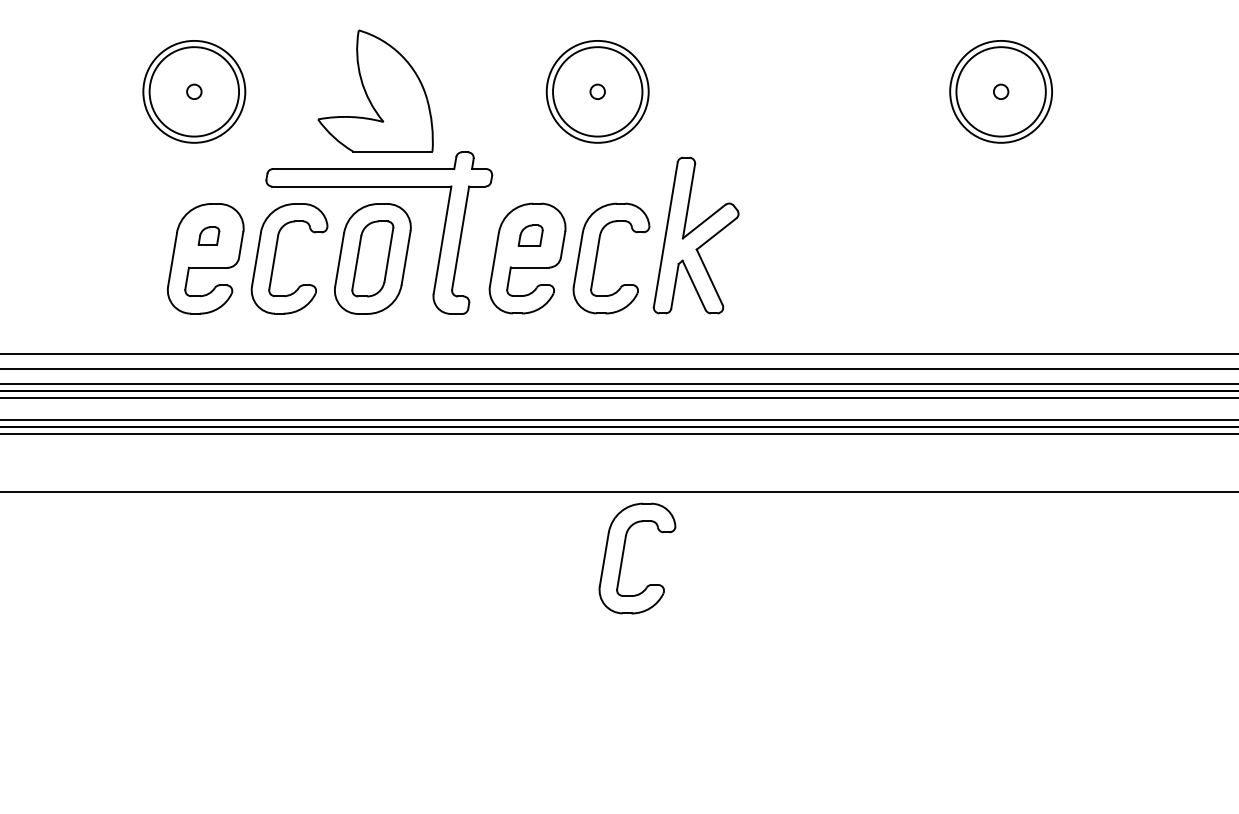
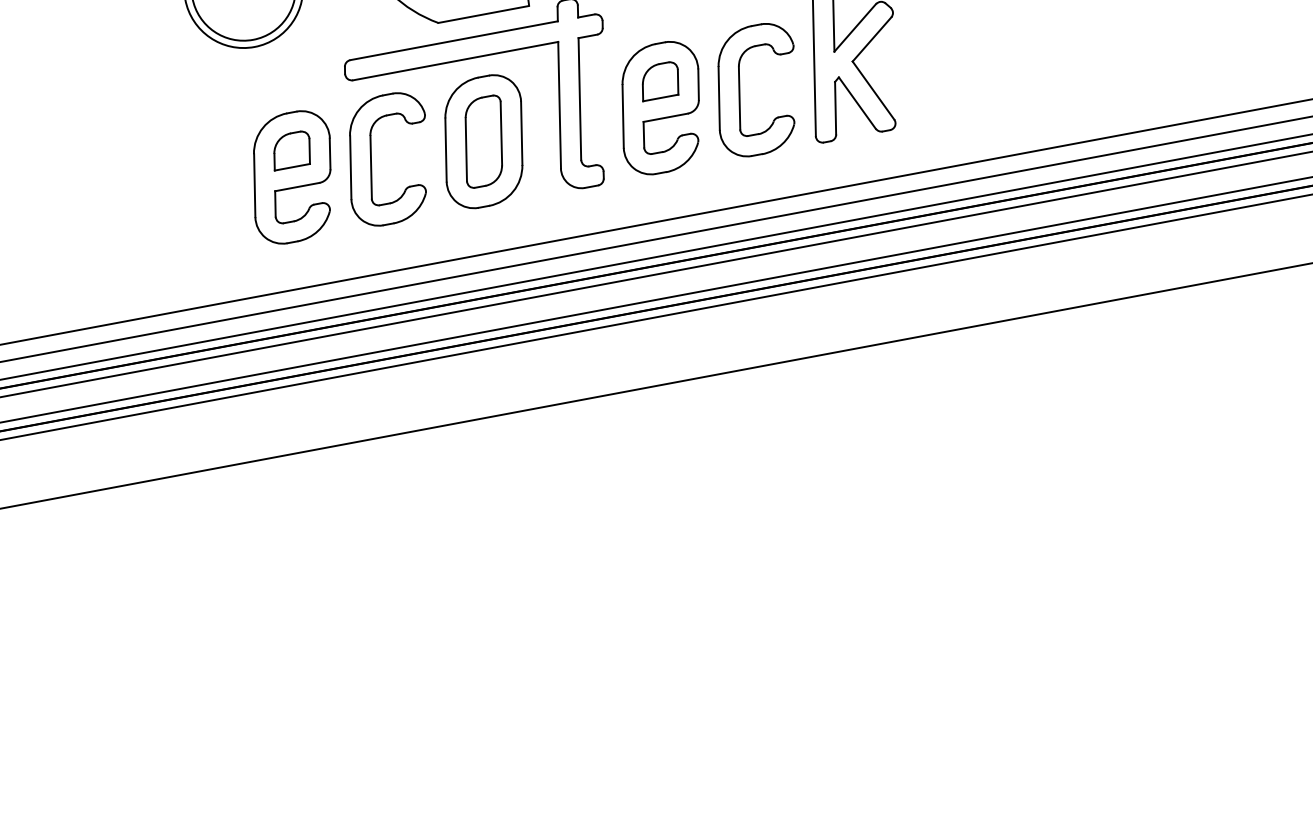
part: (208, 235) -> (290, 150), size x1.67
part: (530, 235) -> (659, 81), size x1.43
part: (623, 558) -> (834, 430), removed

